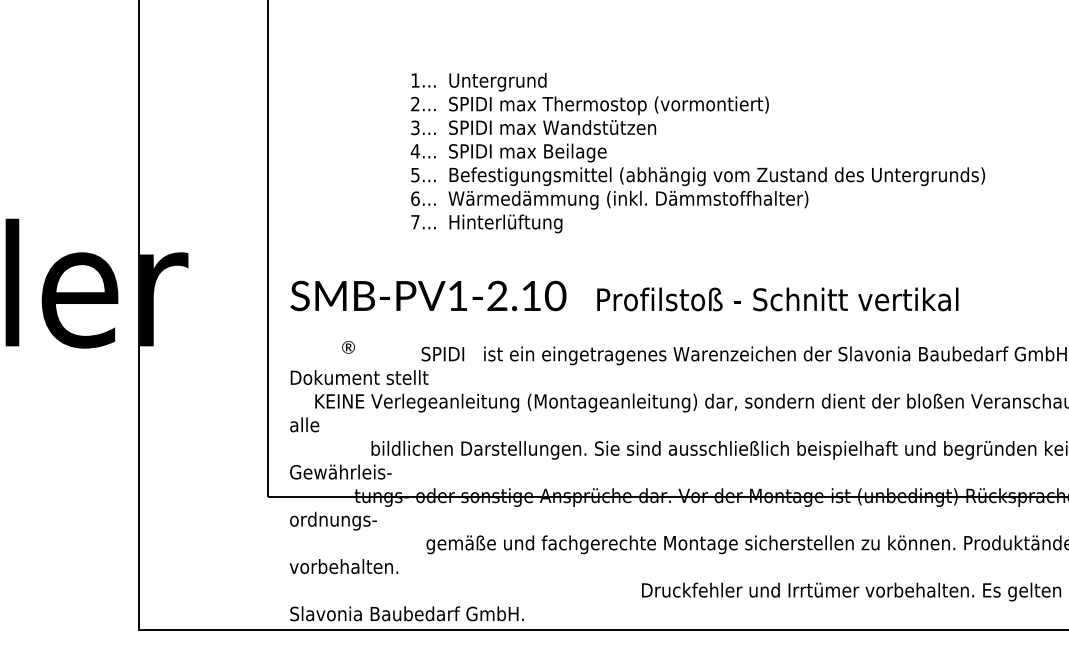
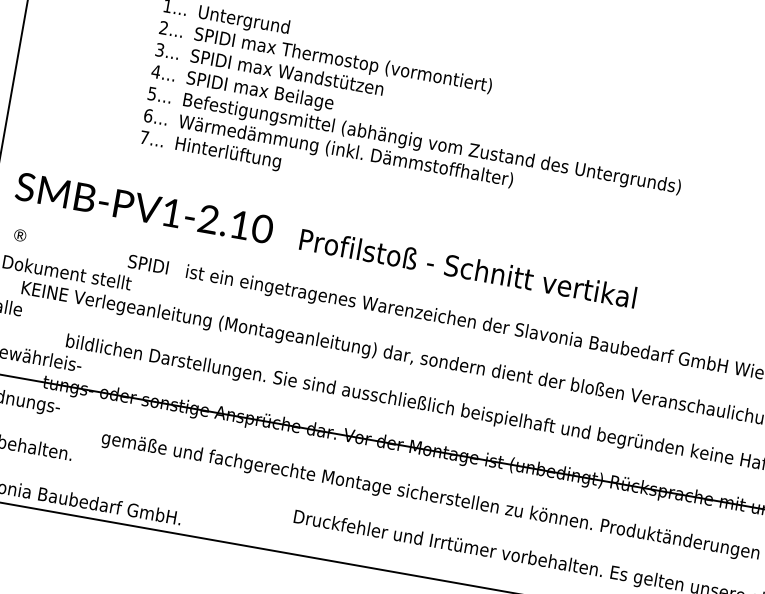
text: (348, 347) -> (20, 235), moved

